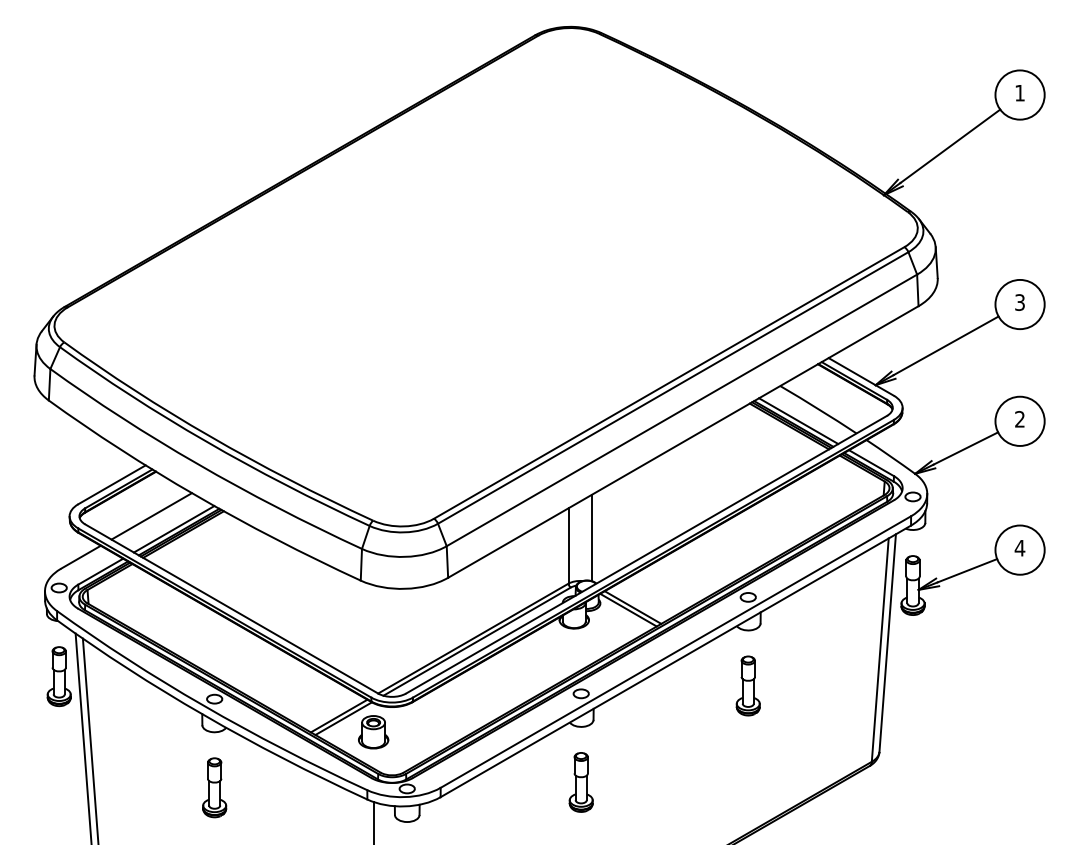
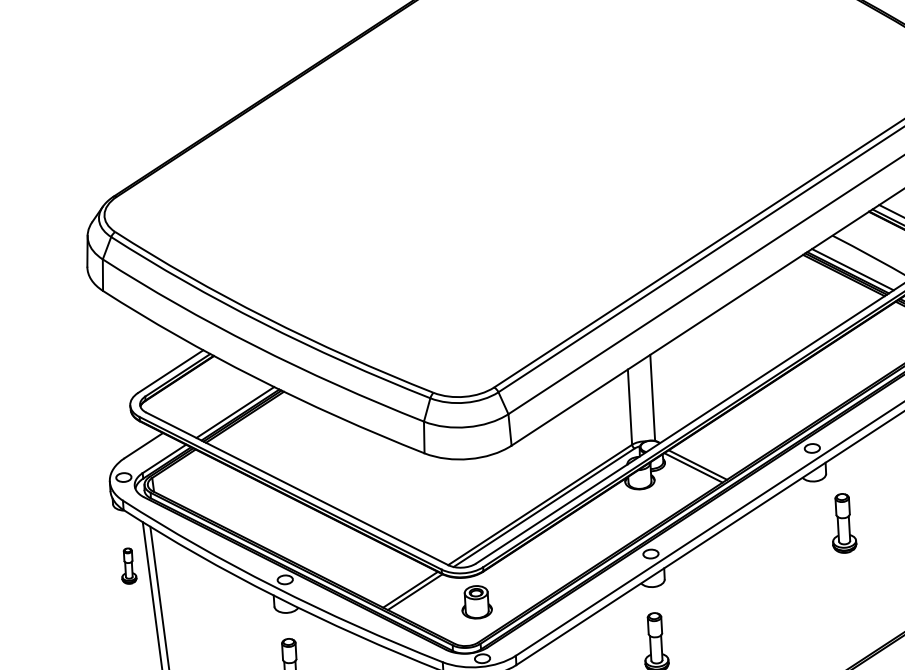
line: (151, 516) -> (212, 401), removed
part: (58, 676) -> (128, 565), size x0.6
part: (747, 685) -> (842, 522), moved
part: (373, 732) -> (476, 602), moved

